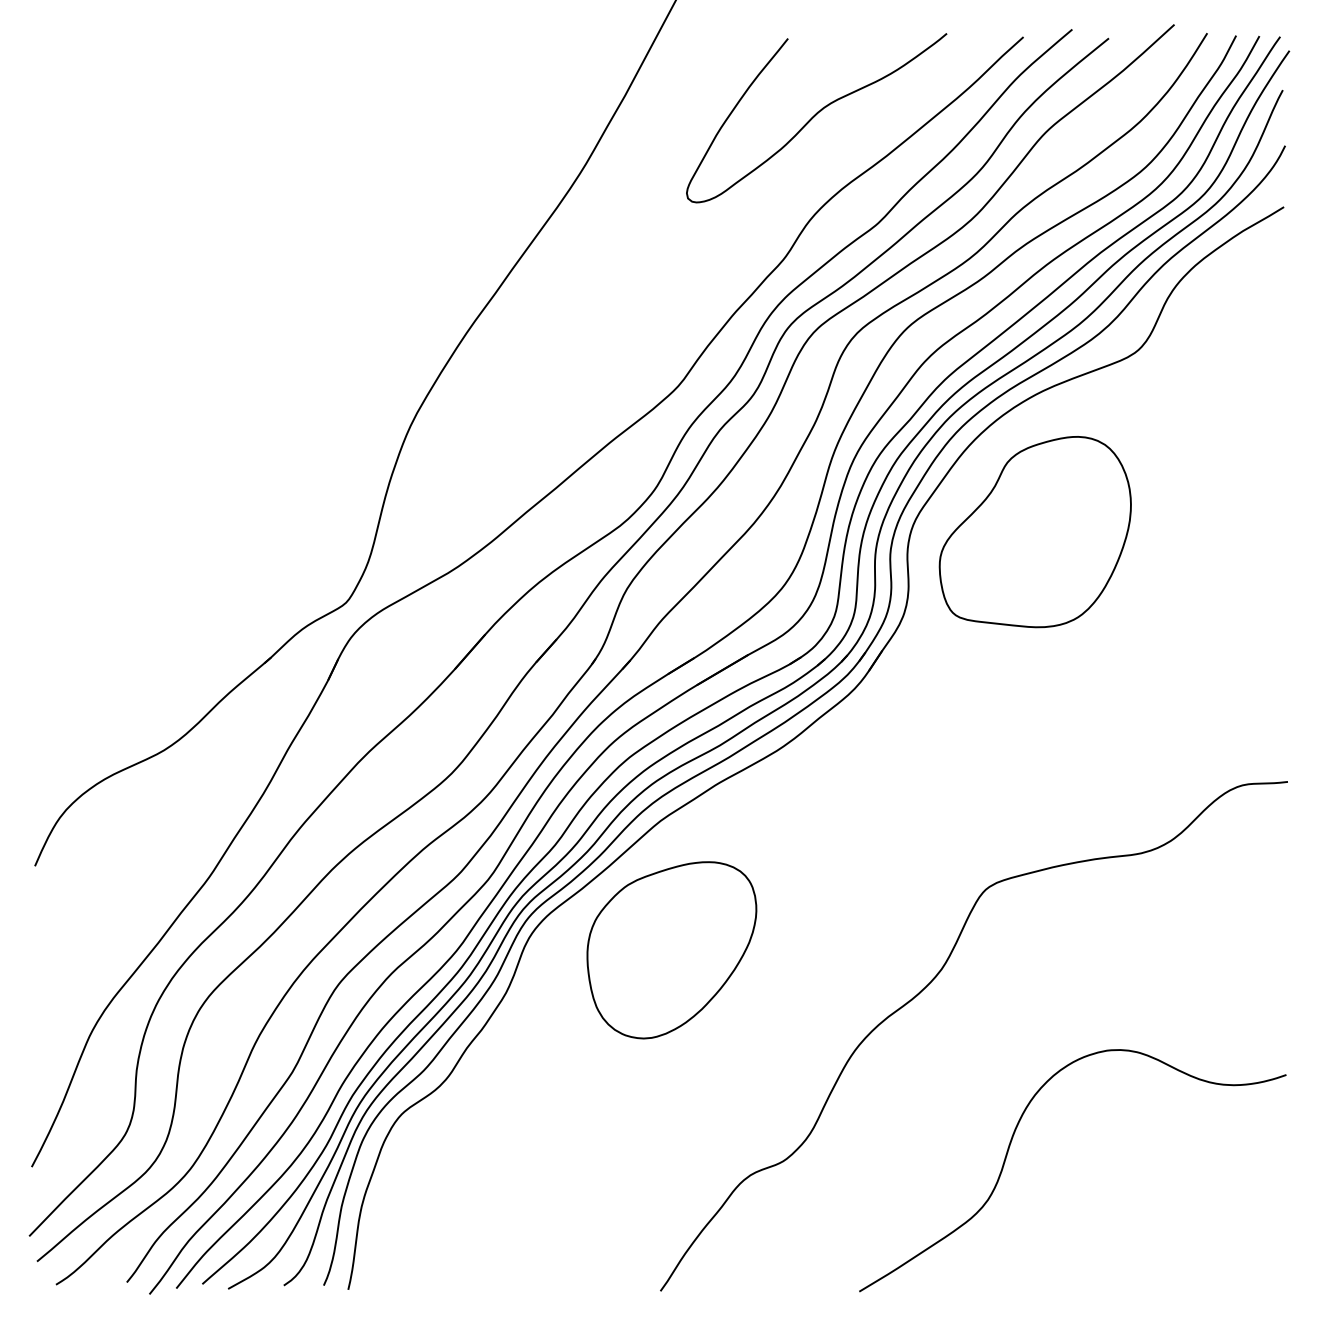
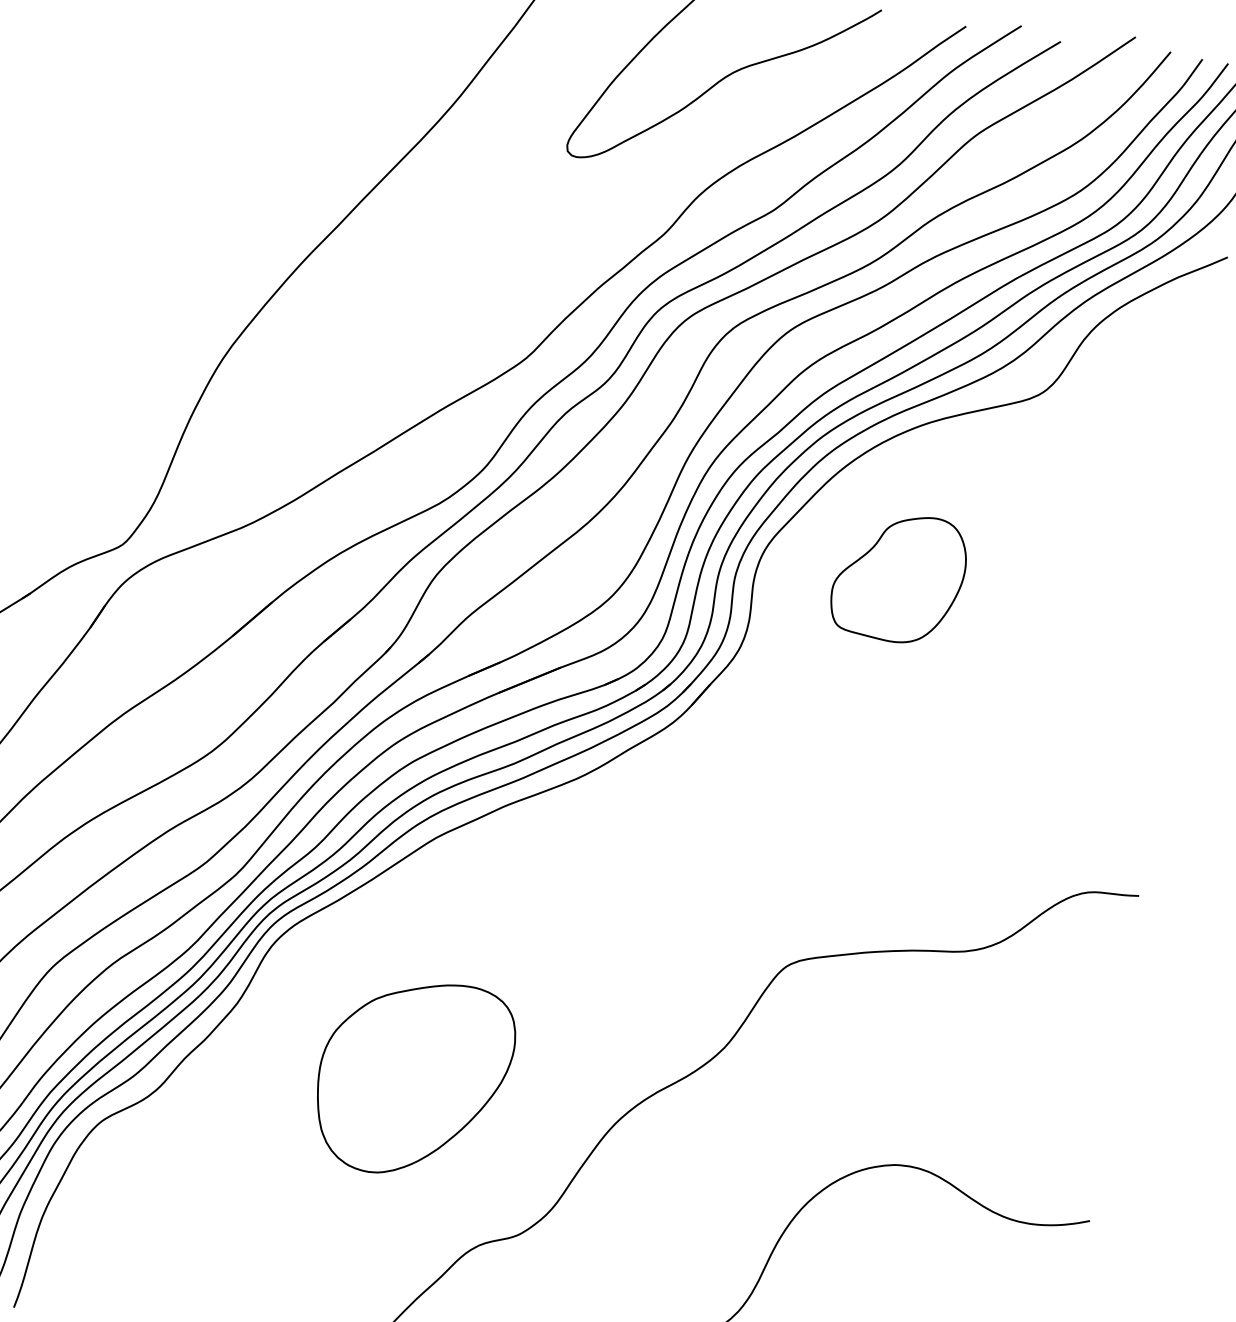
part: (1034, 532) -> (898, 578), size x0.6
part: (671, 950) -> (413, 1078), moved

